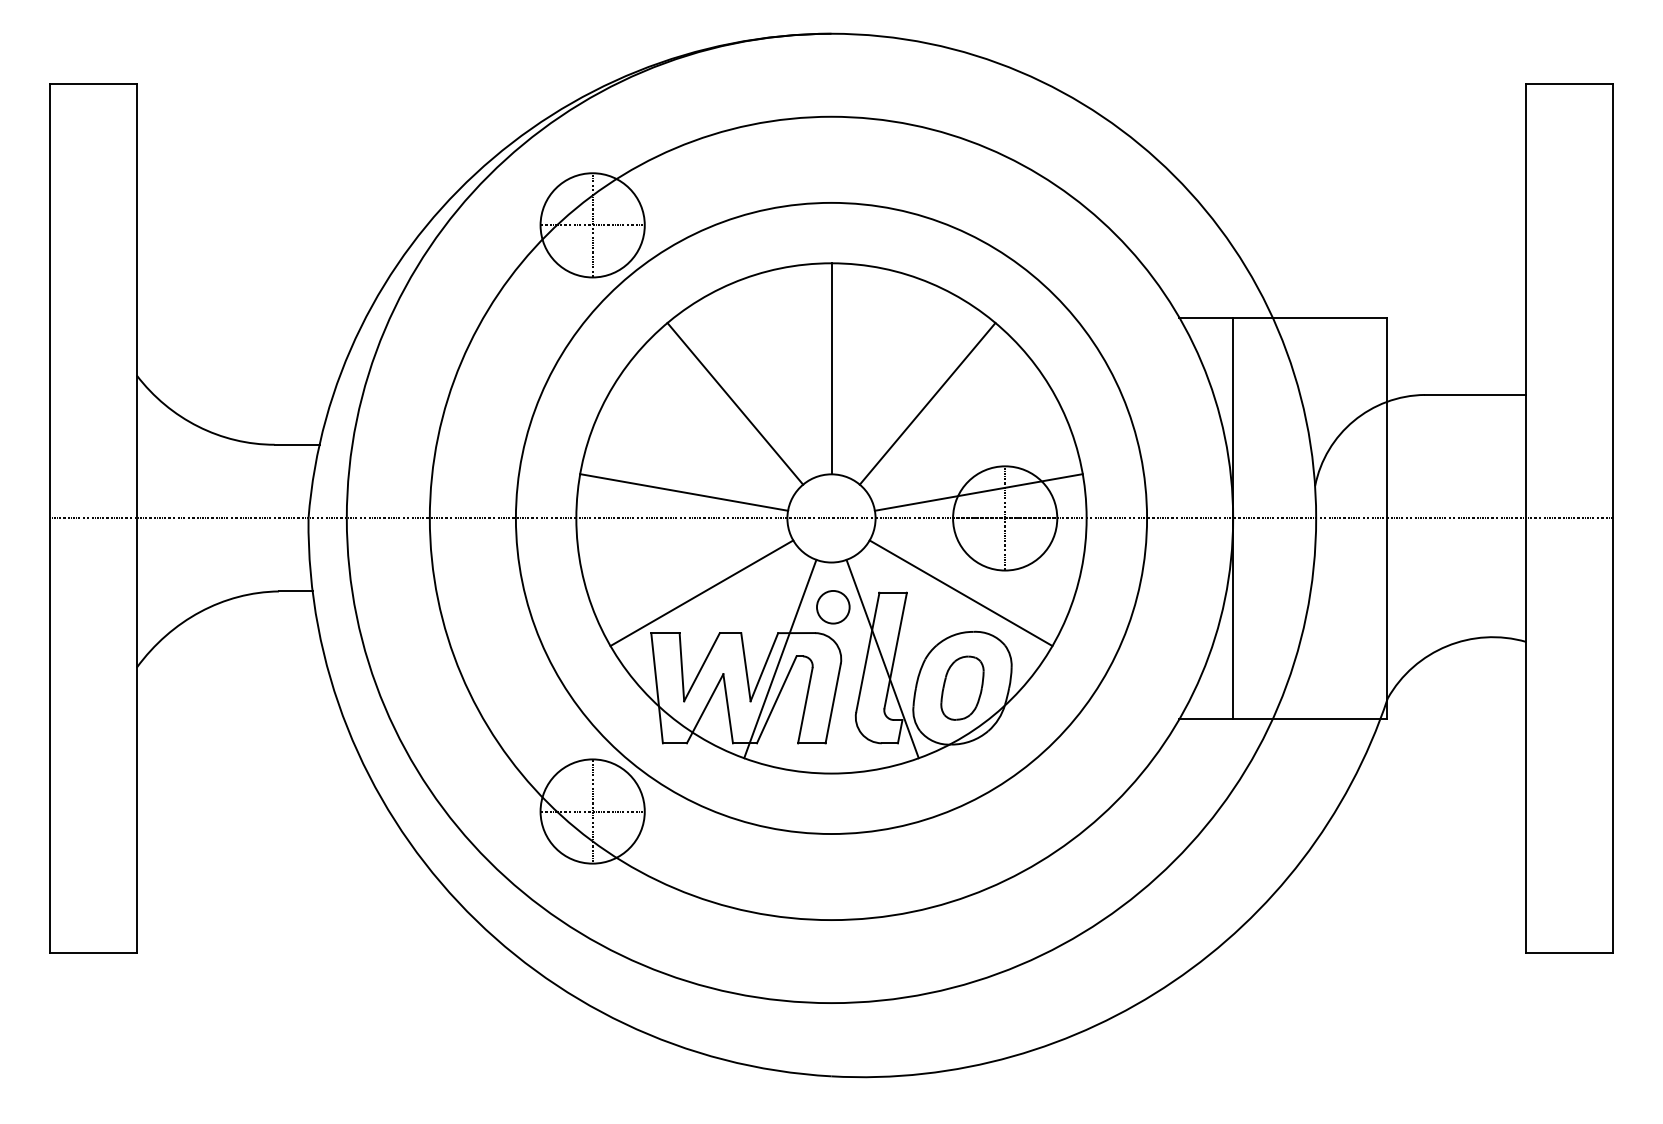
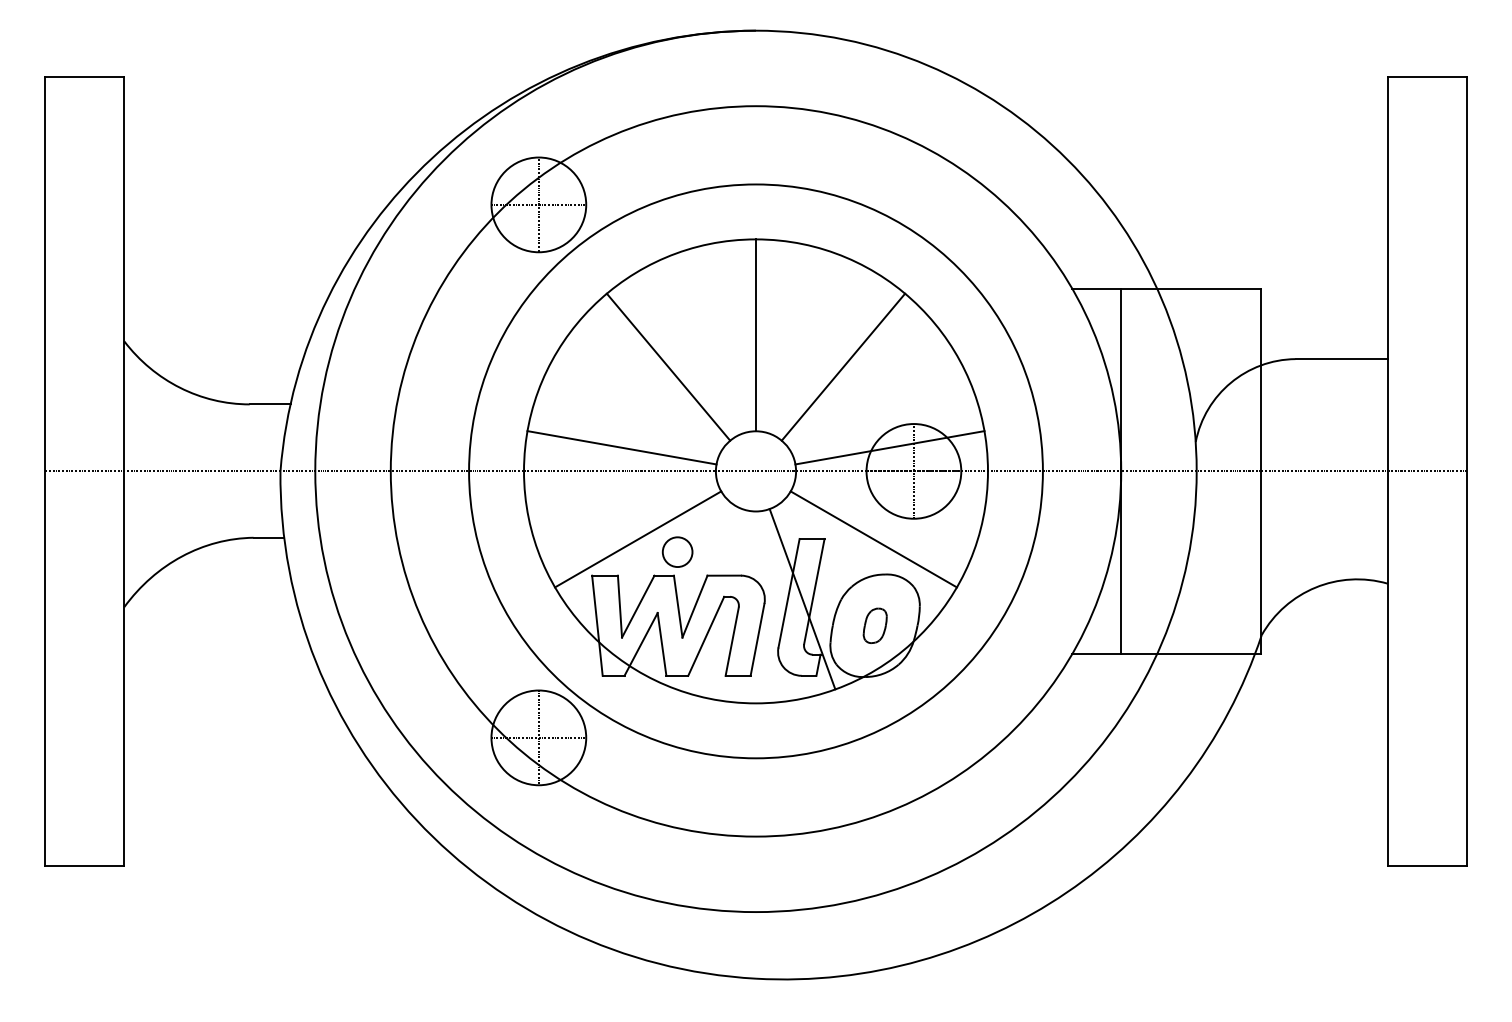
circle: (833, 606) -> (677, 551), moved
line: (780, 659) -> (709, 599), removed
part: (962, 687) -> (875, 625), size x0.6

